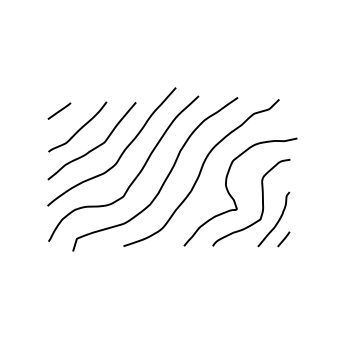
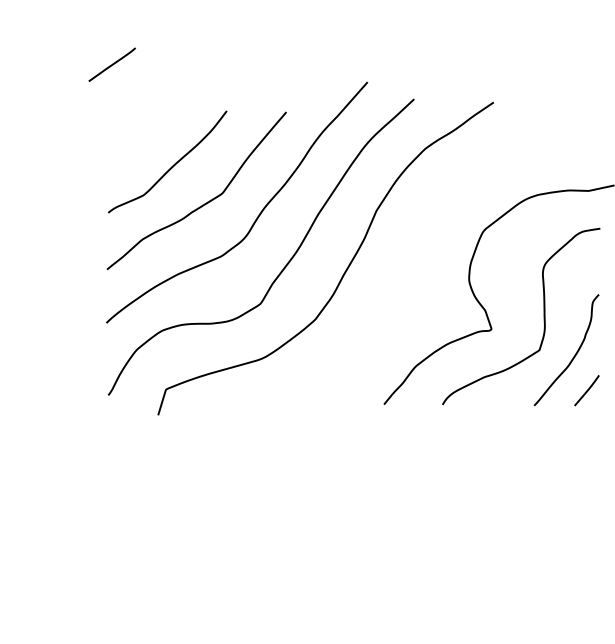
line: (59, 110) -> (112, 63), moved
curve: (201, 172) -> (419, 254), removed

